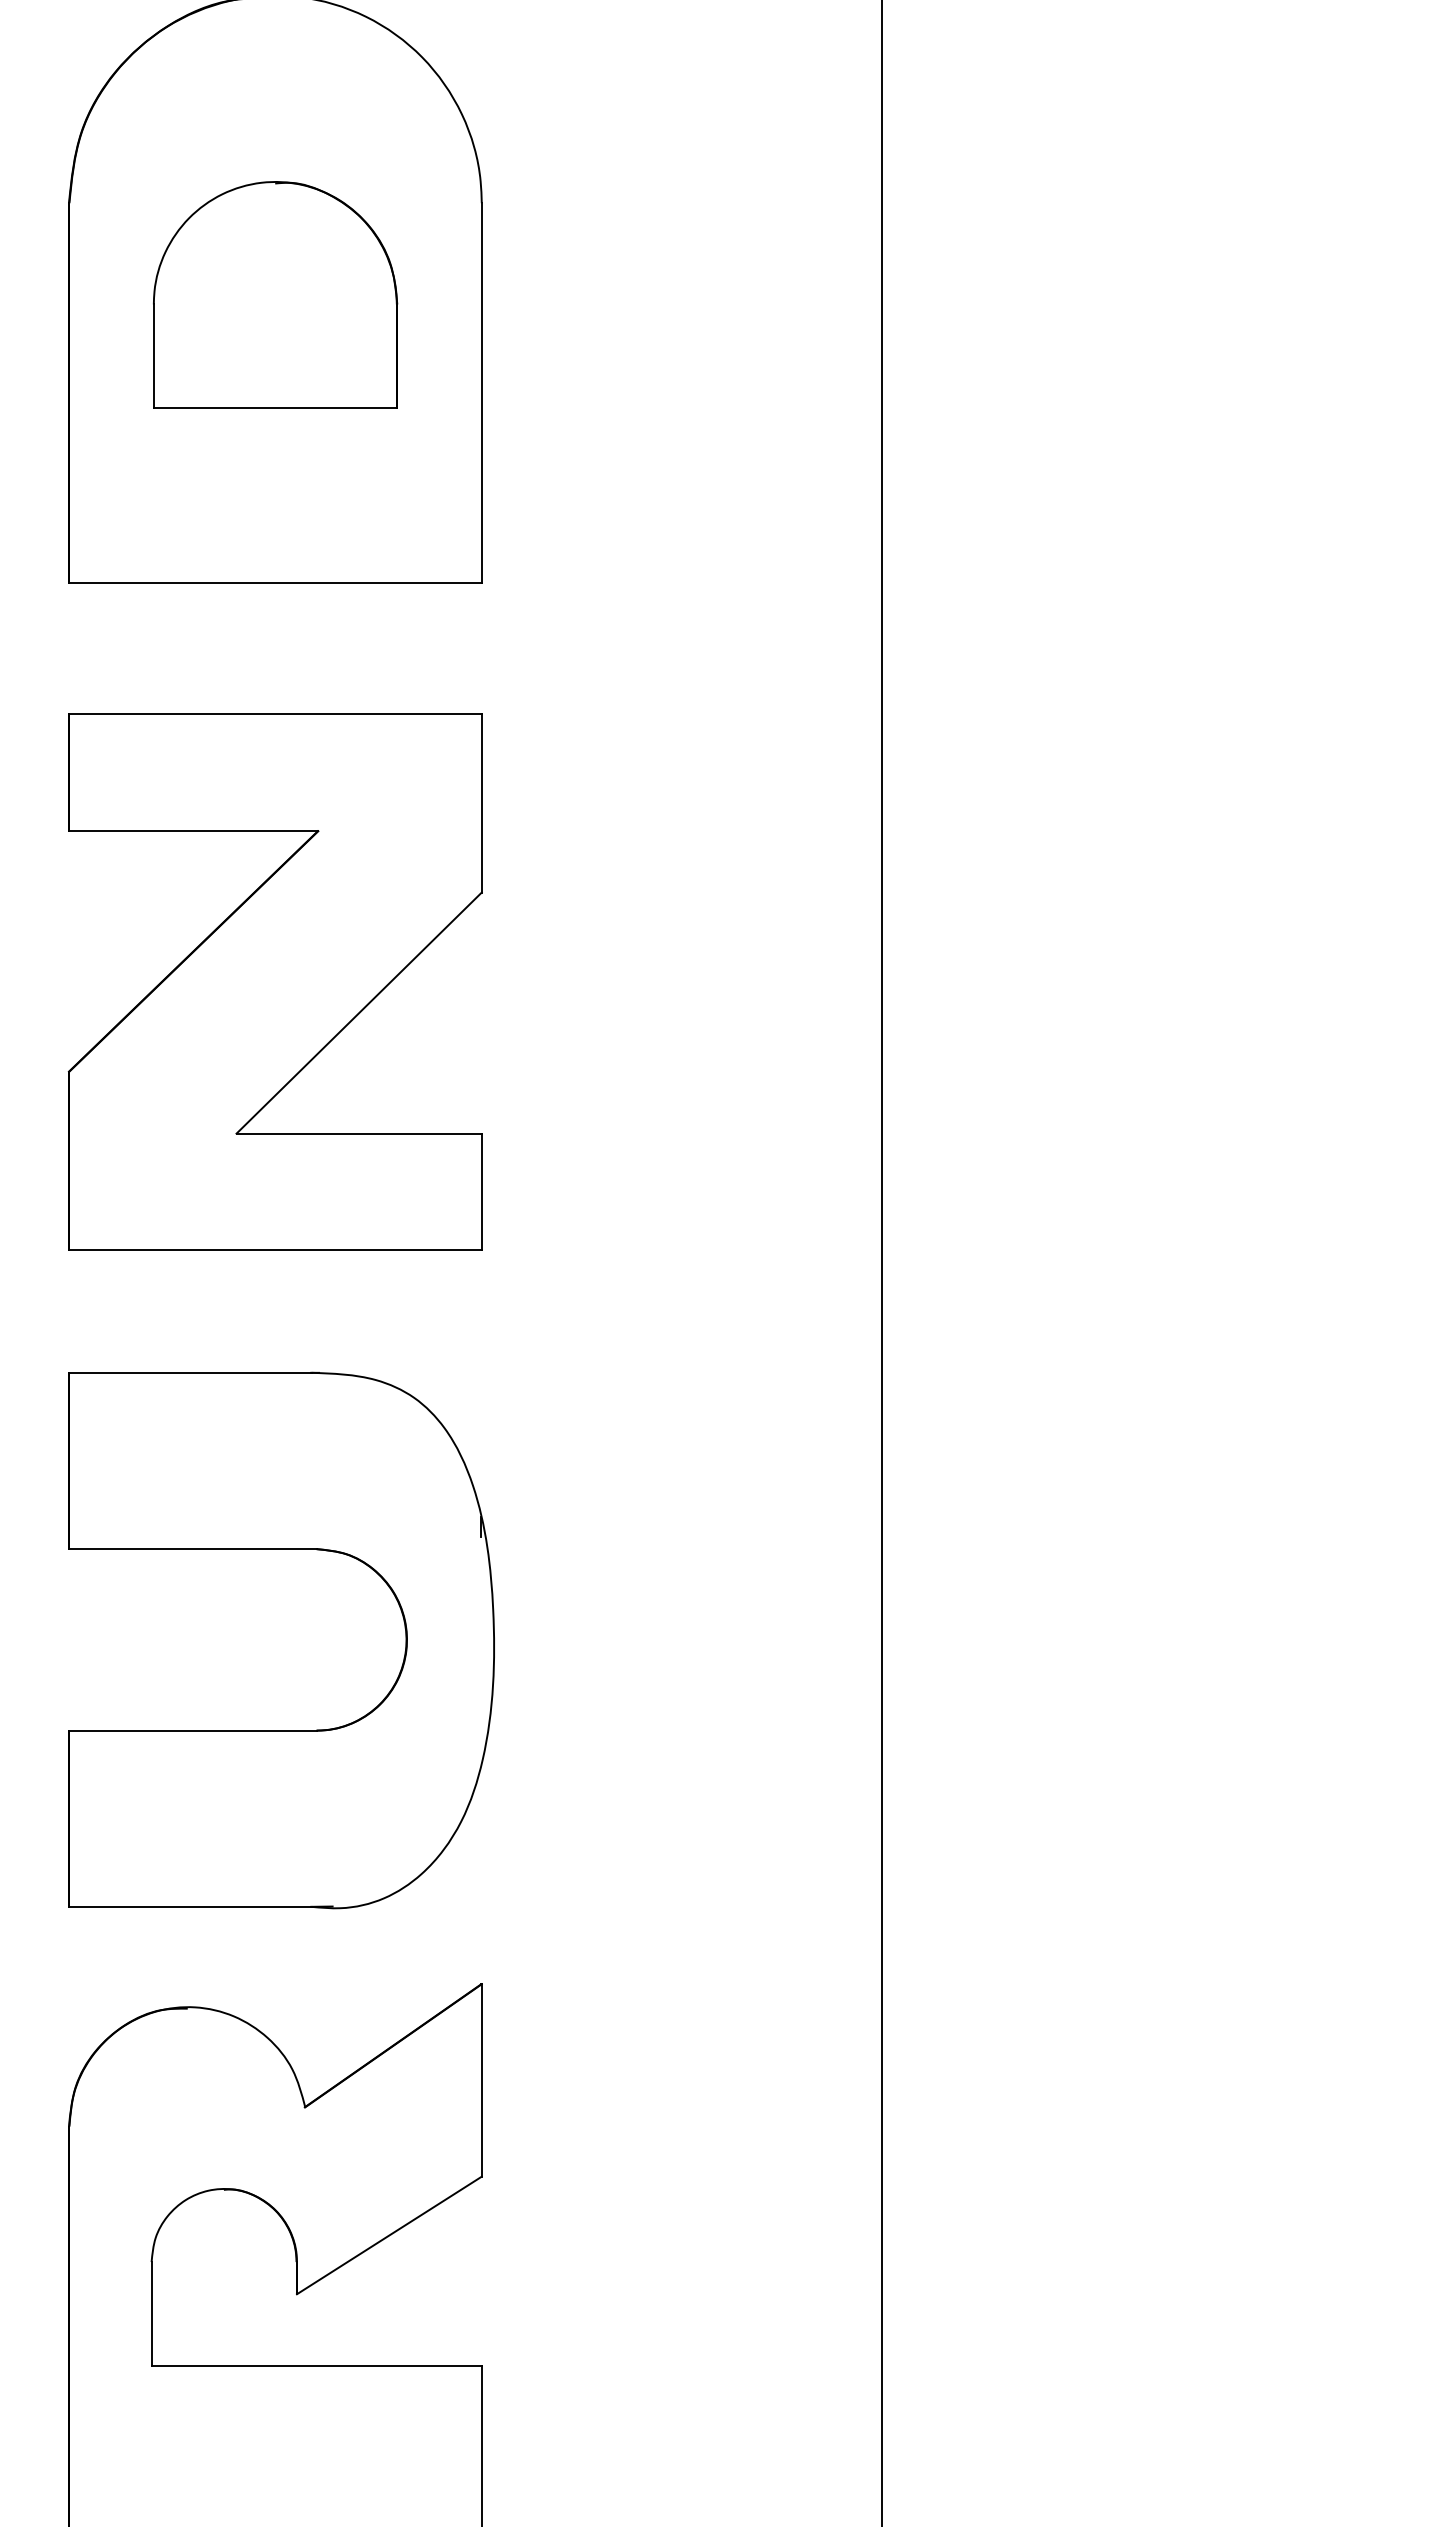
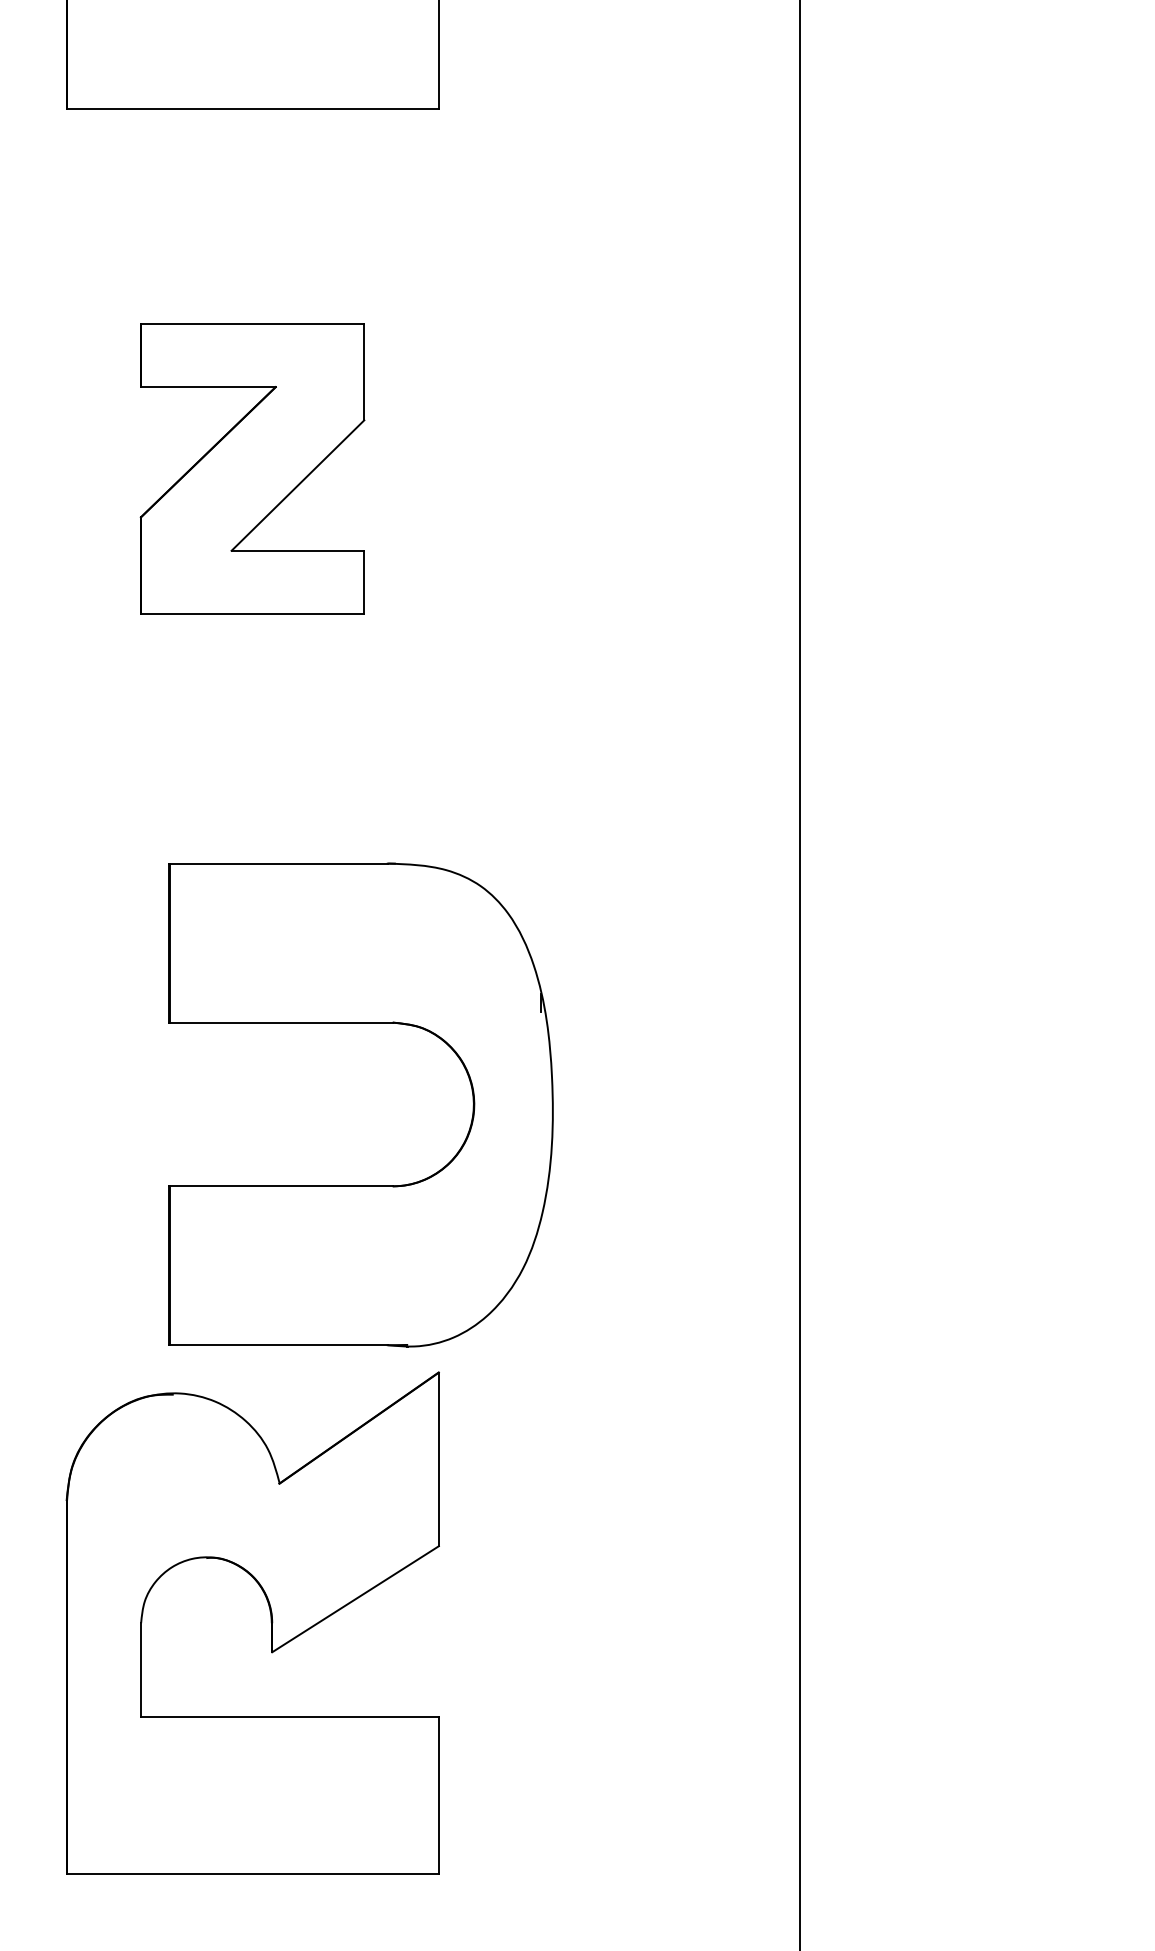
part: (274, 981) -> (251, 468), size x0.6
part: (281, 1730) -> (361, 1186), moved

